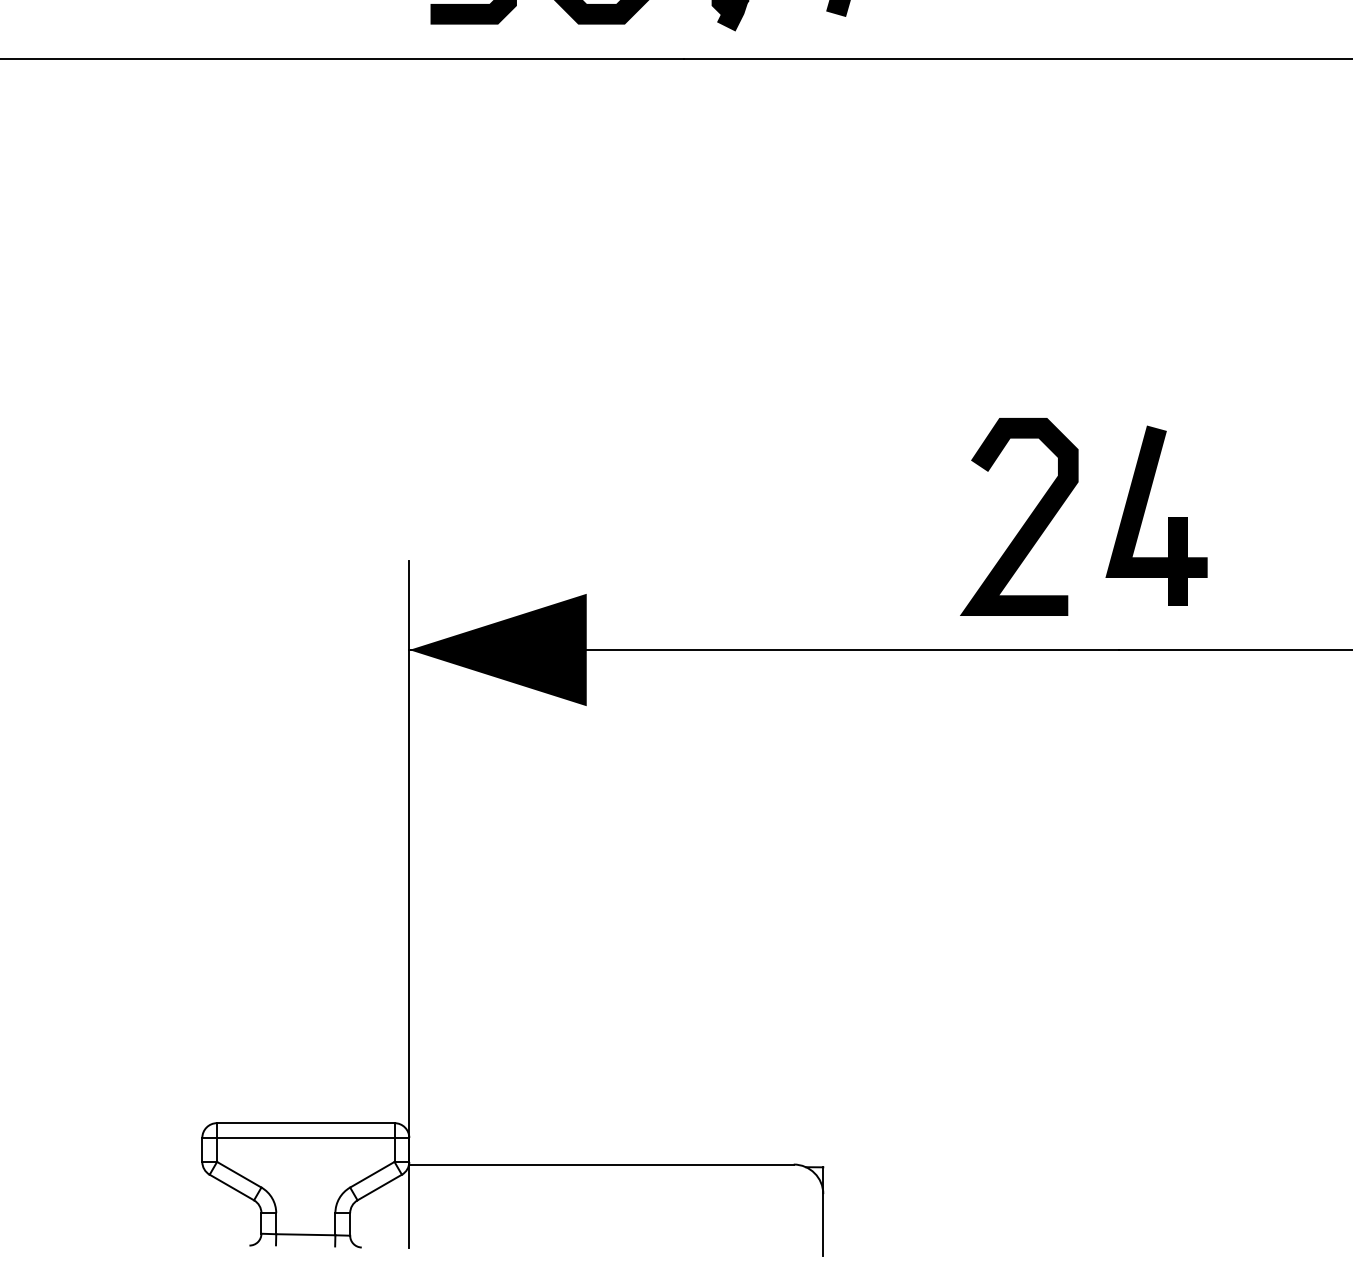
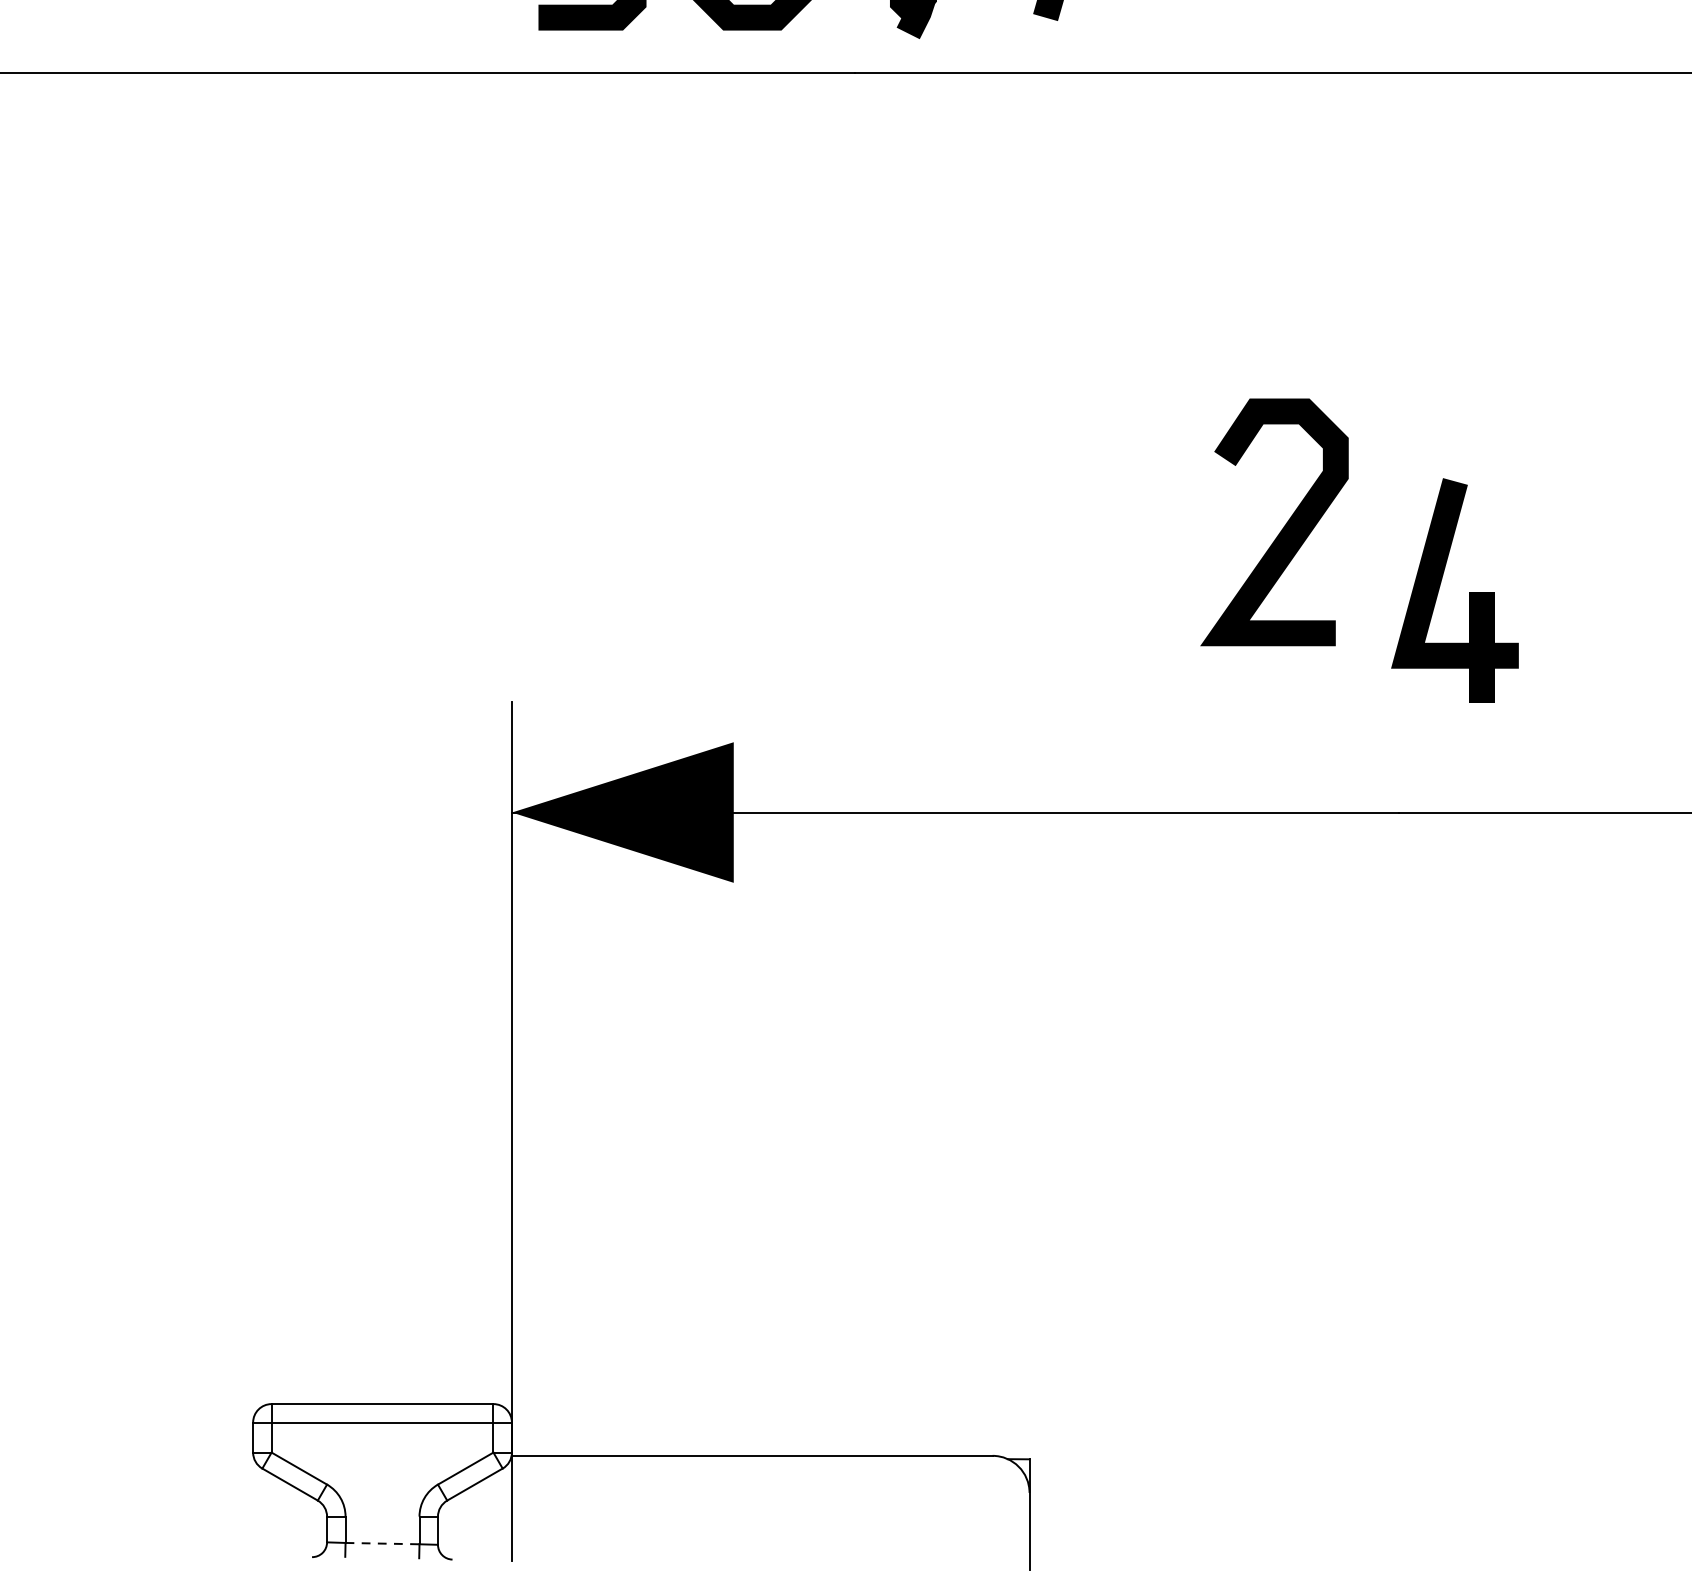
part: (1144, 514) -> (1439, 589), moved
curve: (1025, 521) -> (1282, 528), moved
line: (305, 1234) -> (382, 1543), solid -> dashed

